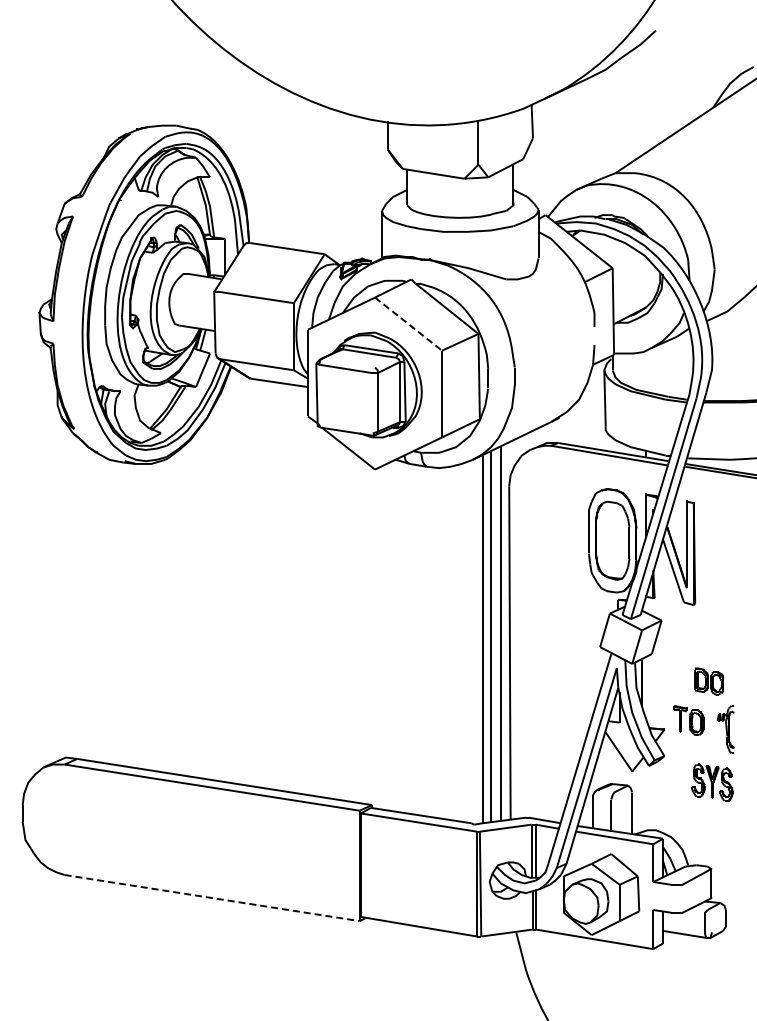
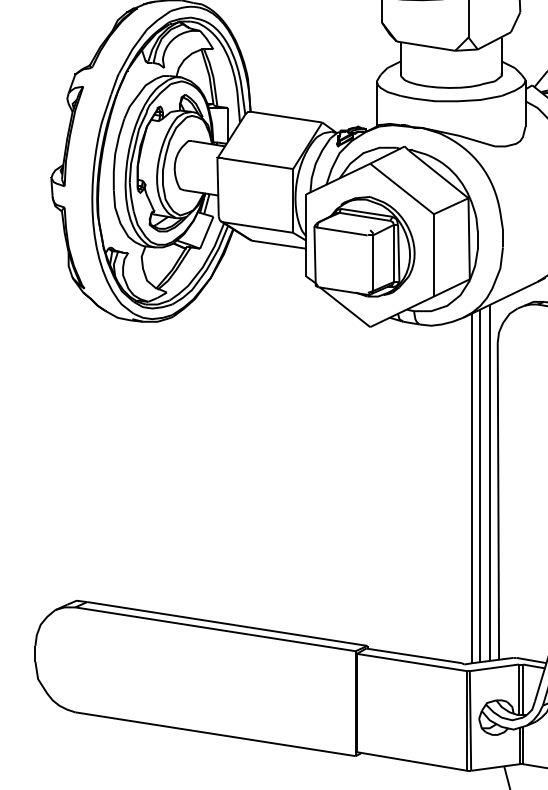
line: (408, 324) -> (402, 189), dashed -> solid
line: (212, 898) -> (215, 734), dashed -> solid

